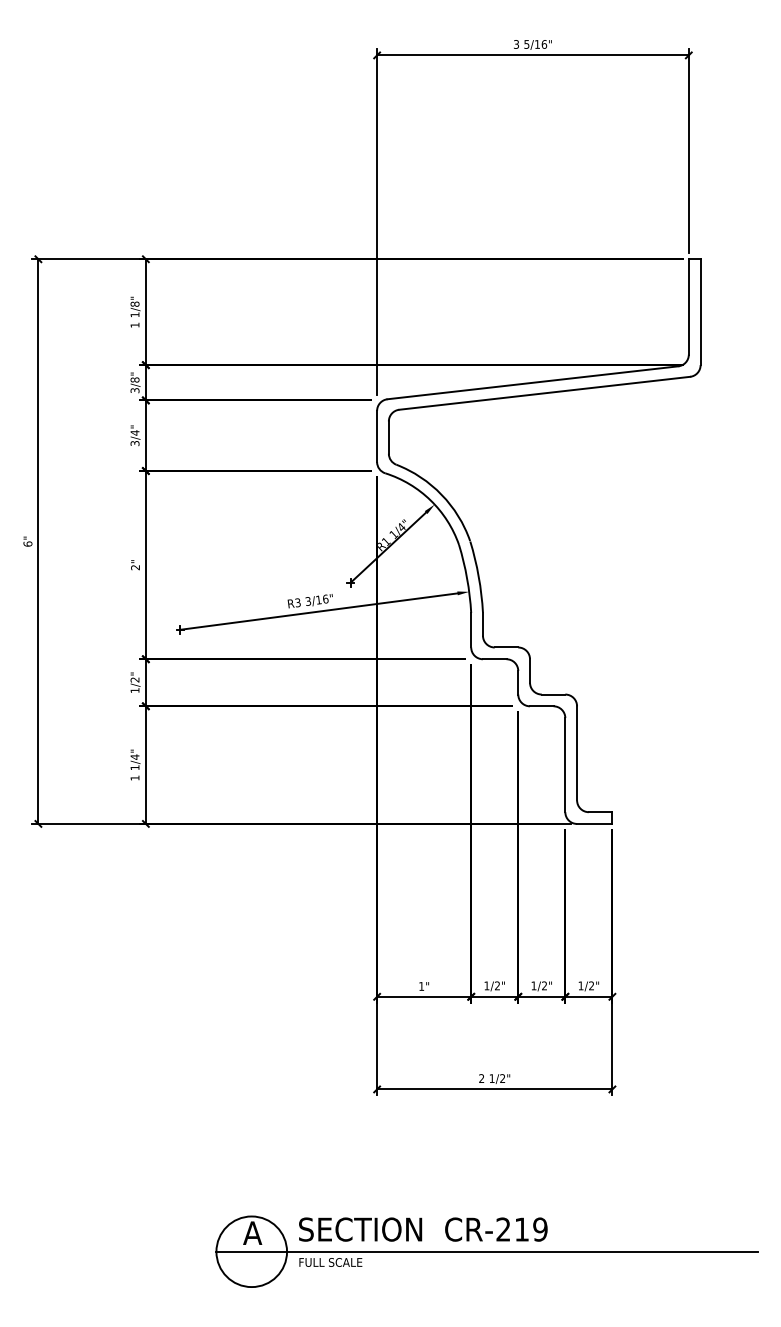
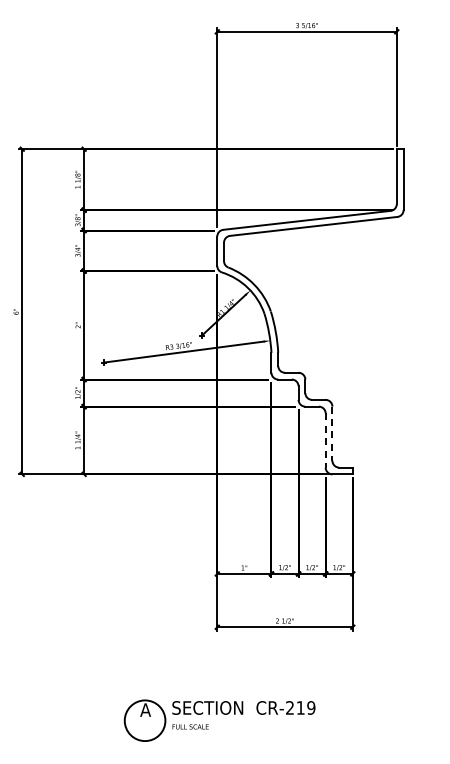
line: (577, 754) -> (332, 434), solid -> dashed
line: (565, 766) -> (325, 441), solid -> dashed
line: (486, 1251) -> (280, 720), removed

